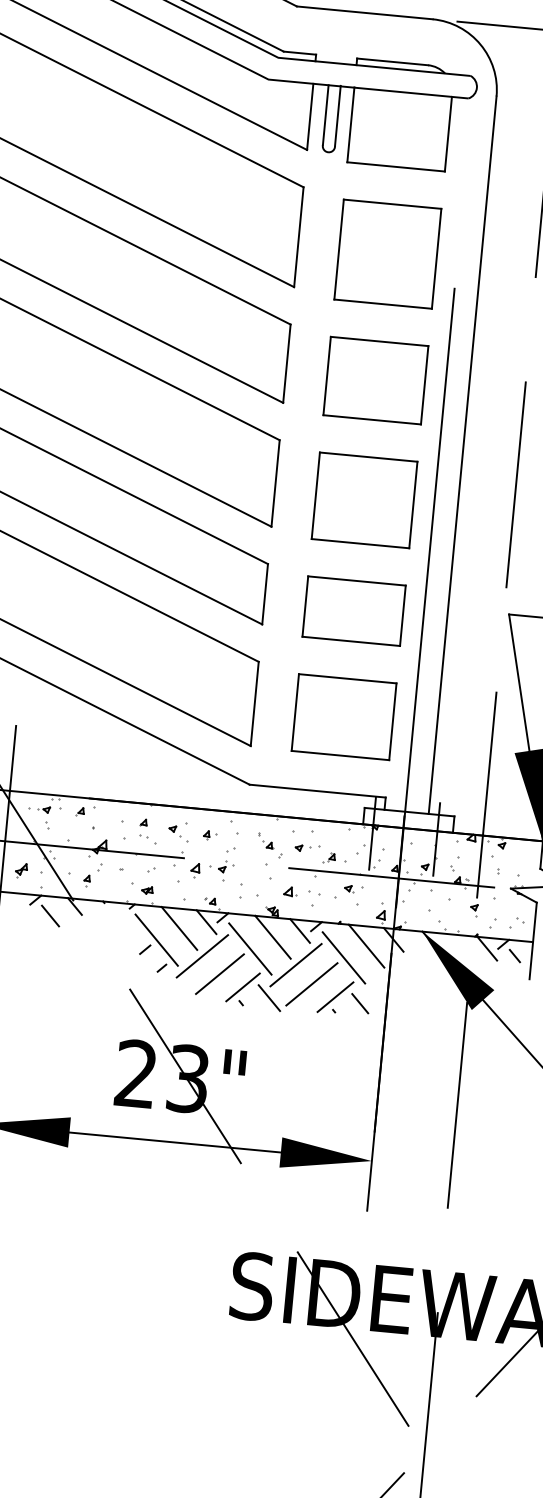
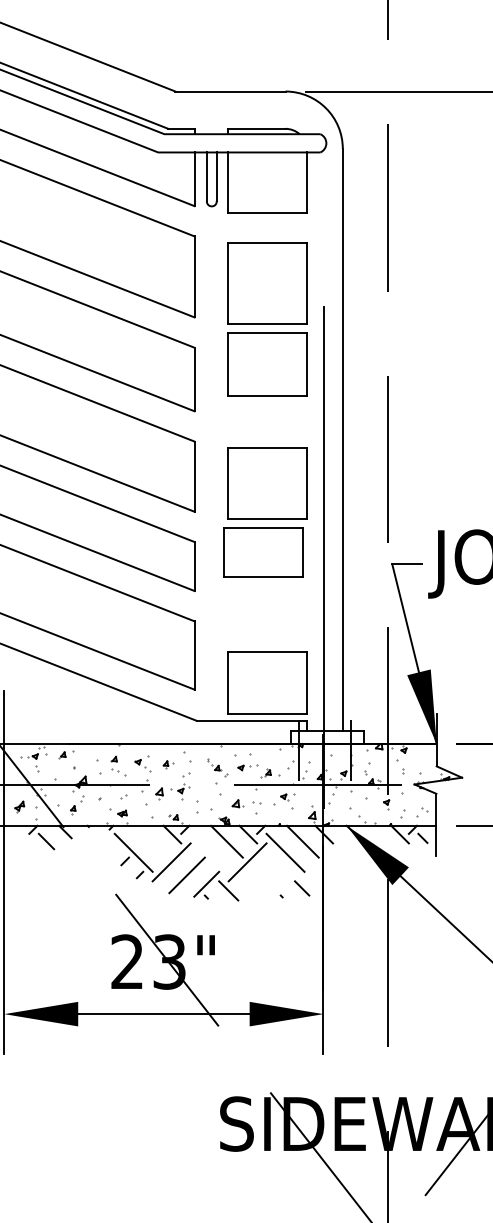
part: (376, 380) -> (267, 364), moved
part: (354, 611) -> (263, 552), moved
part: (344, 716) -> (267, 682), moved
line: (178, 928) -> (150, 841), removed
line: (250, 948) -> (209, 852), removed
line: (311, 984) -> (261, 876), removed
line: (335, 996) -> (281, 884), removed

